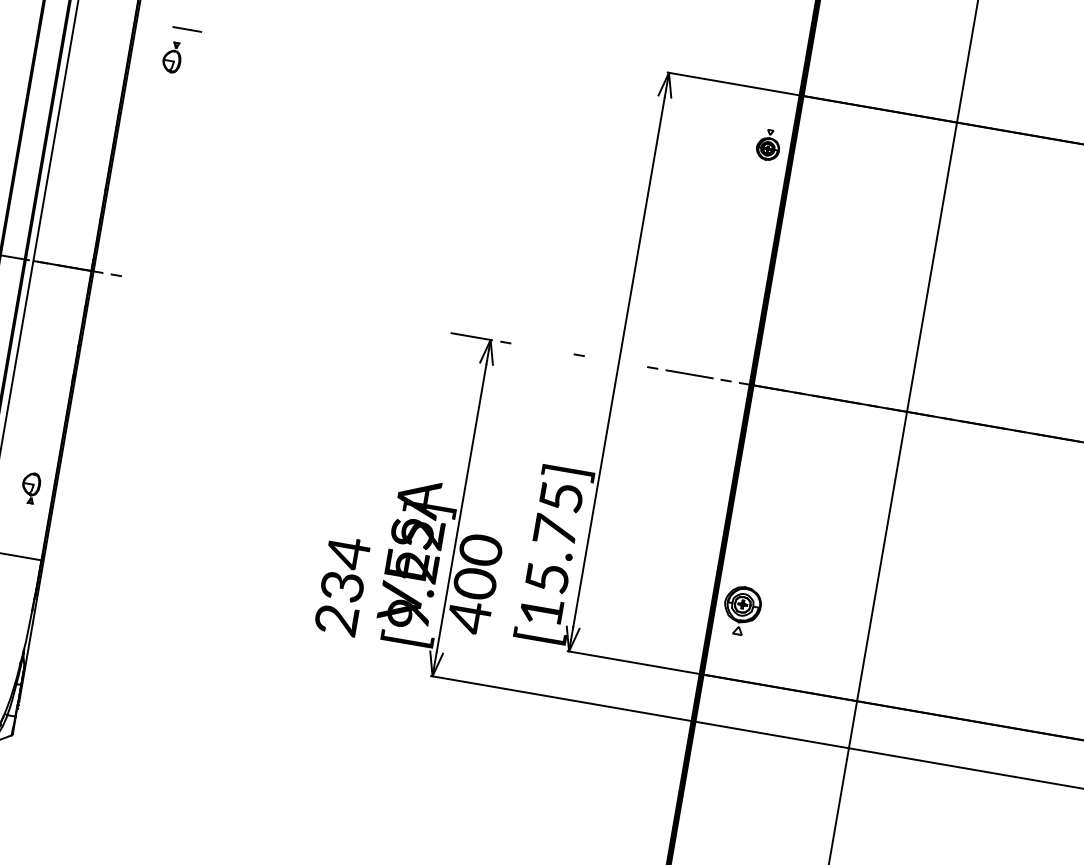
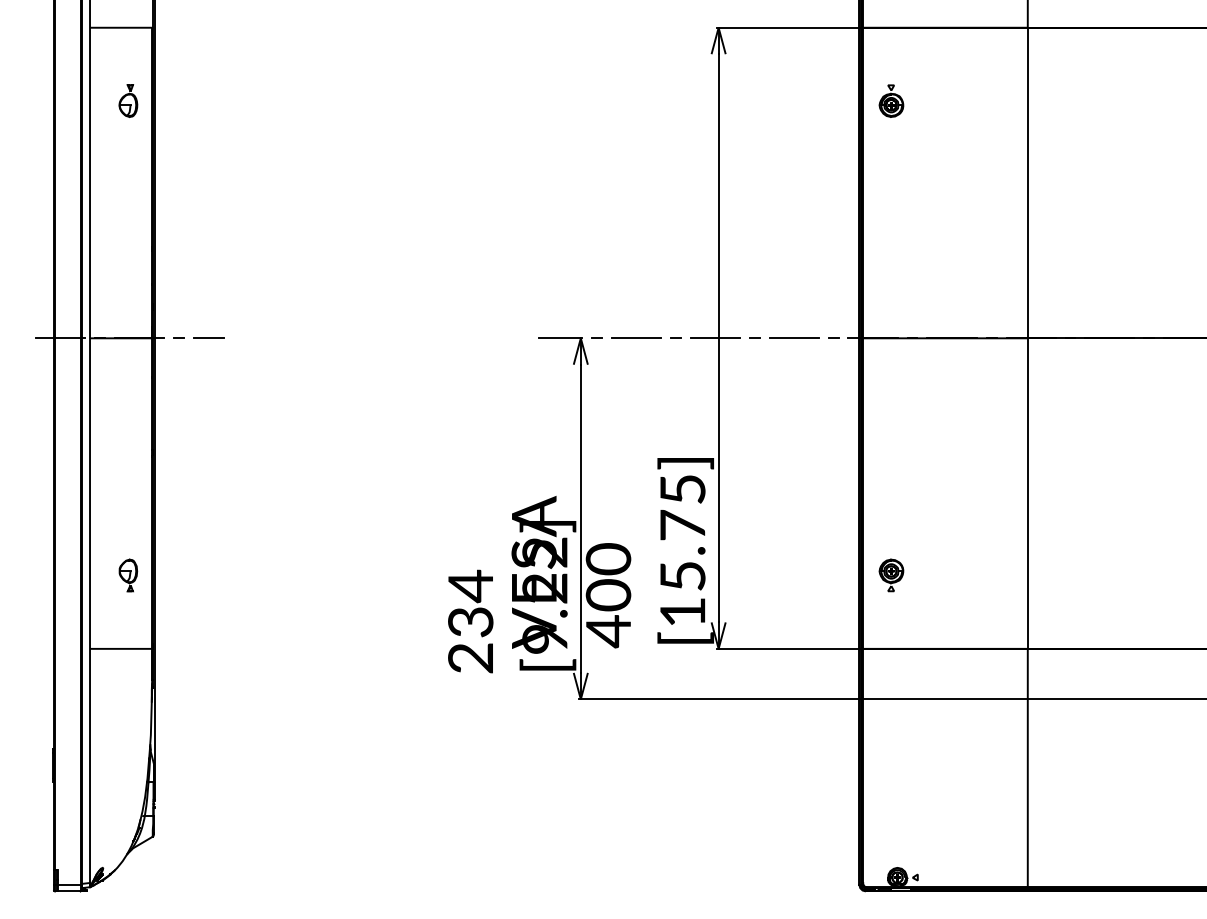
line: (187, 28) -> (208, 337), moved
part: (172, 56) -> (128, 100), moved
part: (768, 144) -> (891, 100), moved
line: (542, 349) -> (636, 338), added
line: (615, 361) -> (714, 338), added
part: (741, 610) -> (891, 575), size x0.62

